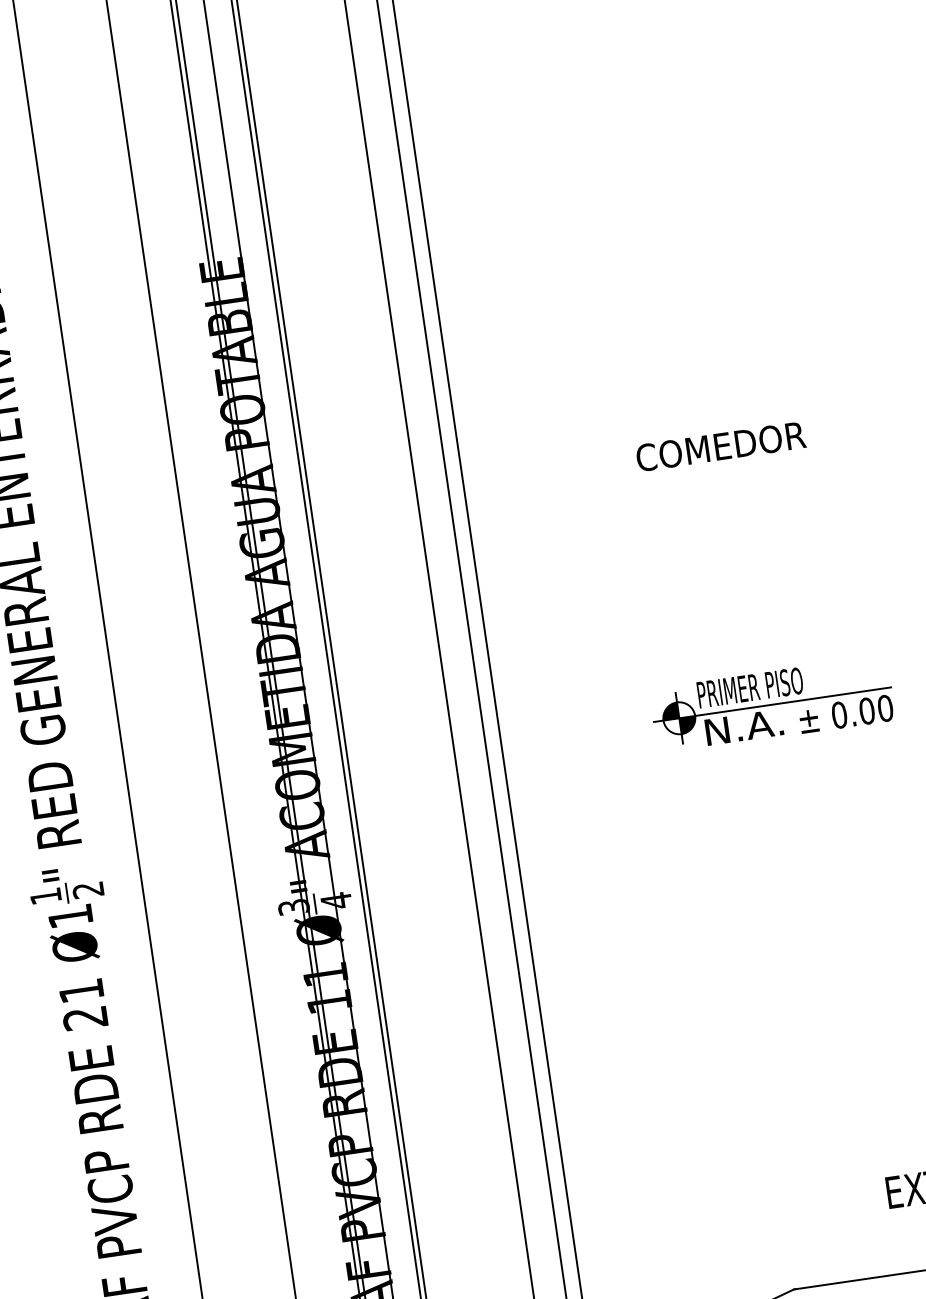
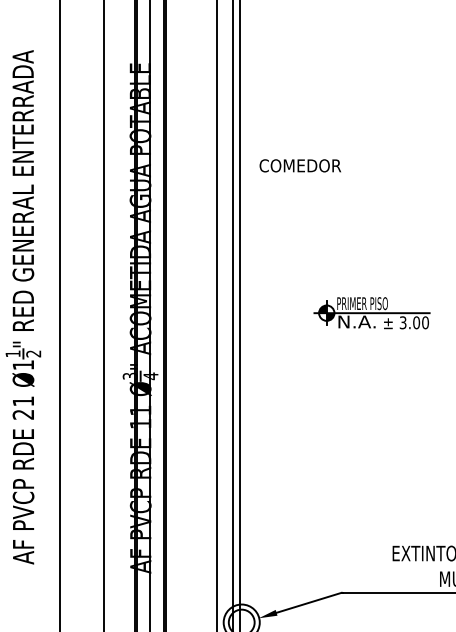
text: (718, 446) -> (299, 165), moved
text: (838, 714) -> (402, 322), 0.00 -> 3.00

